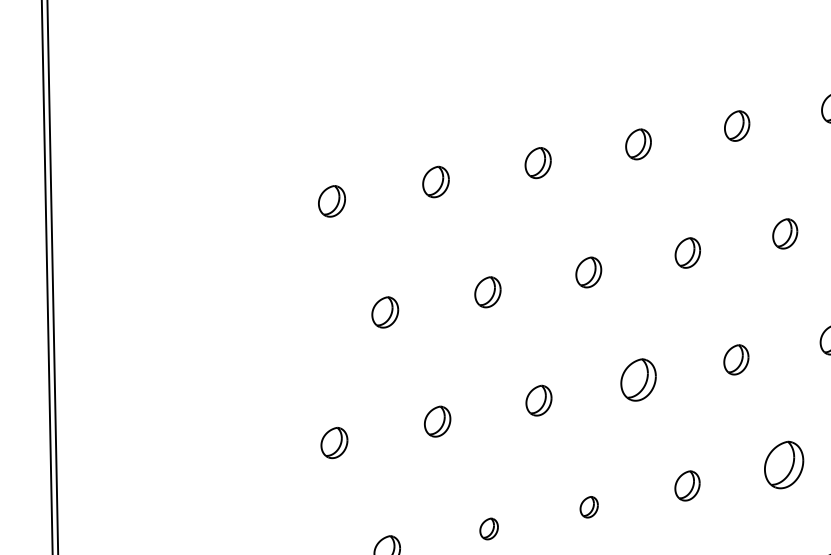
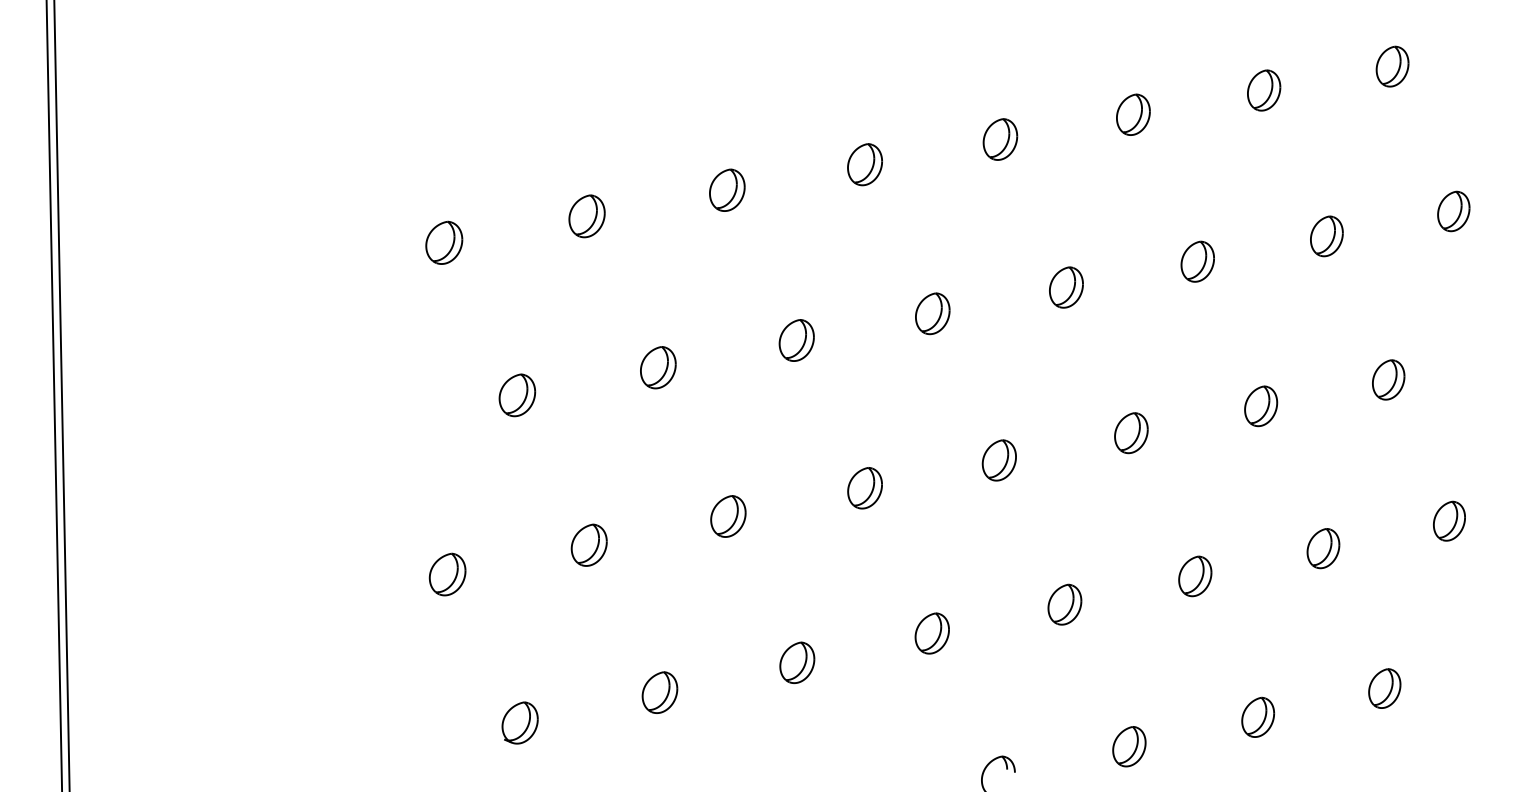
part: (638, 380) -> (864, 488), size x0.71
part: (783, 464) -> (1064, 604), size x0.62
part: (589, 507) -> (797, 662), size x1.43
part: (488, 528) -> (659, 692), size x1.43

